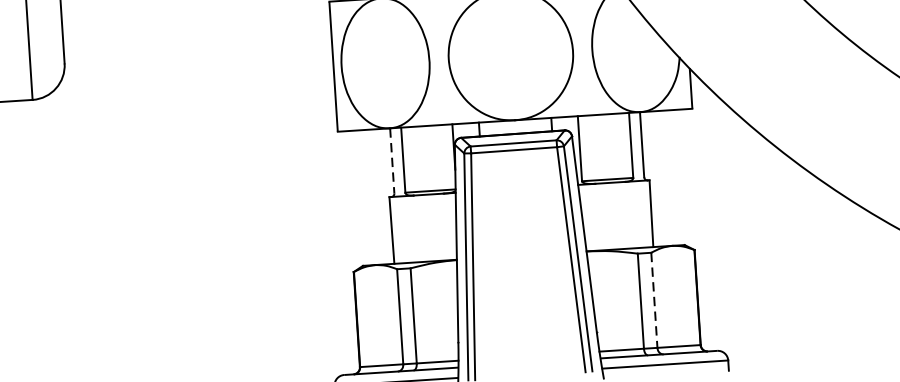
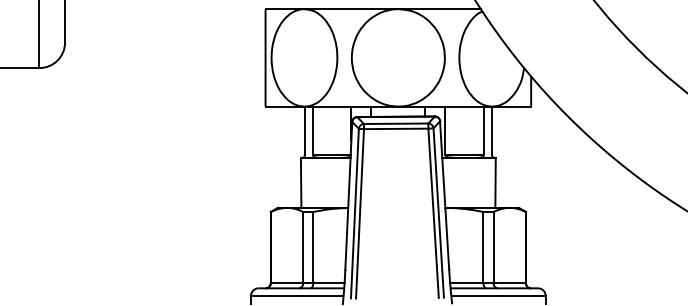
line: (391, 161) -> (304, 131), dashed -> solid
line: (654, 300) -> (493, 247), dashed -> solid

